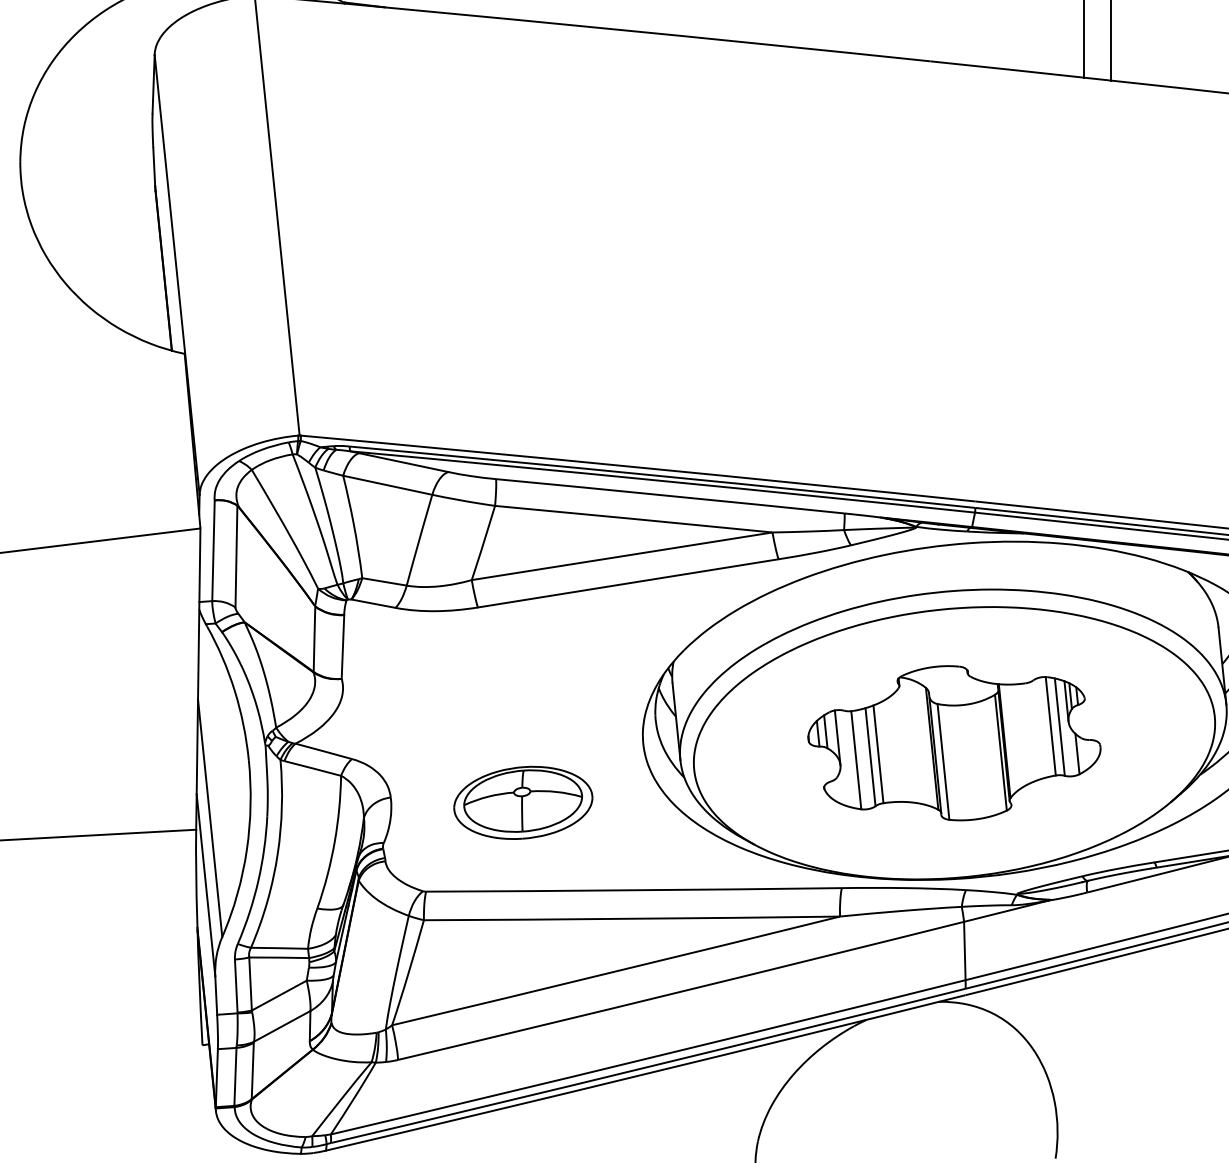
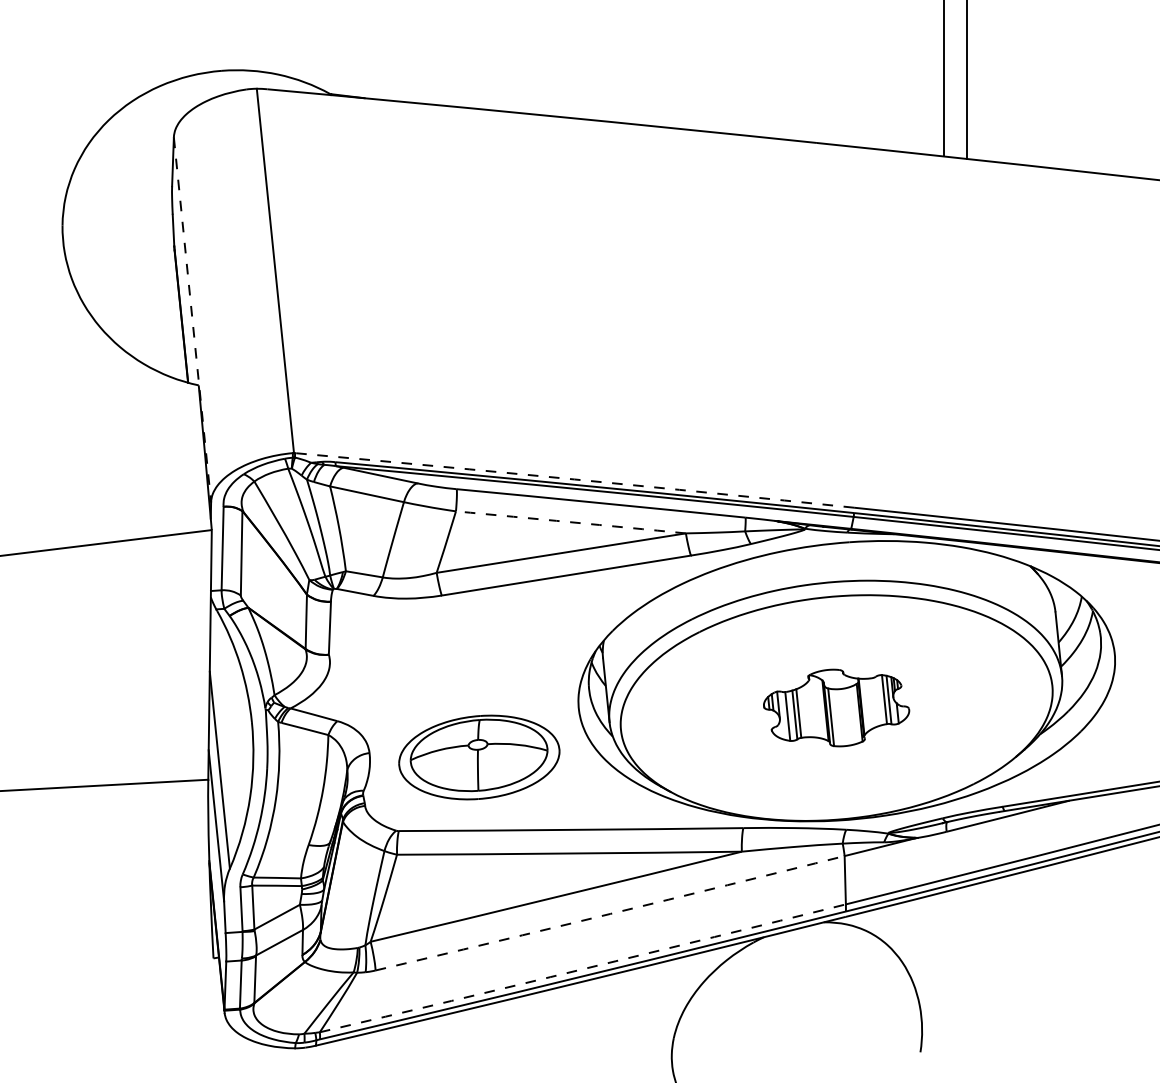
line: (177, 275) -> (192, 320), solid -> dashed
arc: (638, 467) -> (574, 479), solid -> dashed
arc: (633, 519) -> (570, 522), solid -> dashed
part: (954, 742) -> (836, 707), size x0.6
part: (523, 802) -> (479, 757), size x1.4
arc: (681, 991) -> (610, 913), solid -> dashed
arc: (648, 1058) -> (583, 969), solid -> dashed

